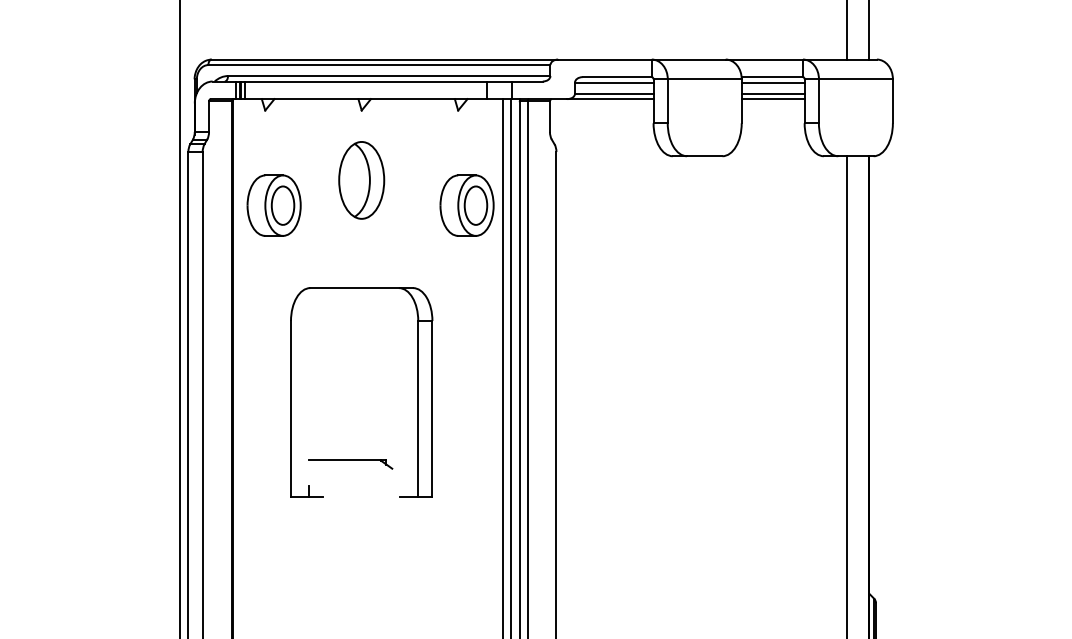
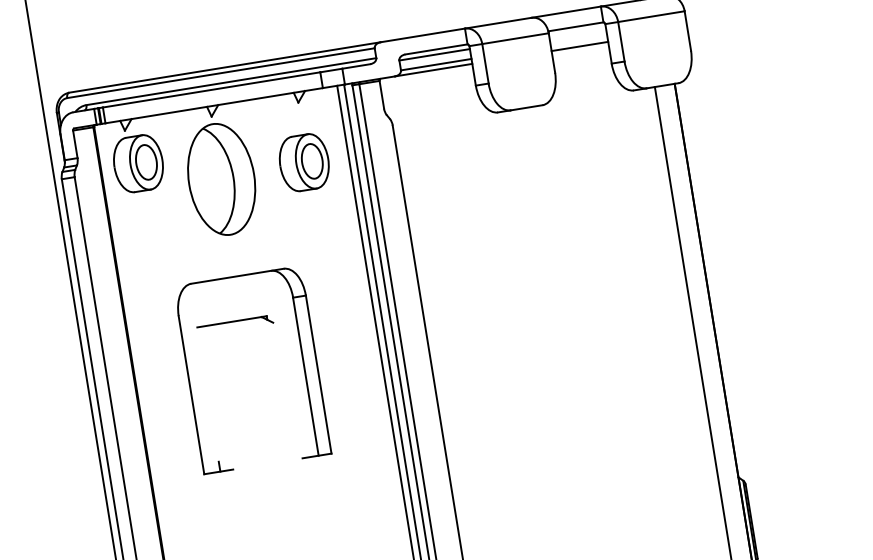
line: (772, 82) -> (576, 31), removed
line: (772, 93) -> (578, 41), removed
part: (361, 180) -> (221, 179), size x1.6
part: (273, 205) -> (137, 163), moved
part: (466, 205) -> (303, 162), moved
part: (350, 464) -> (235, 325), moved

